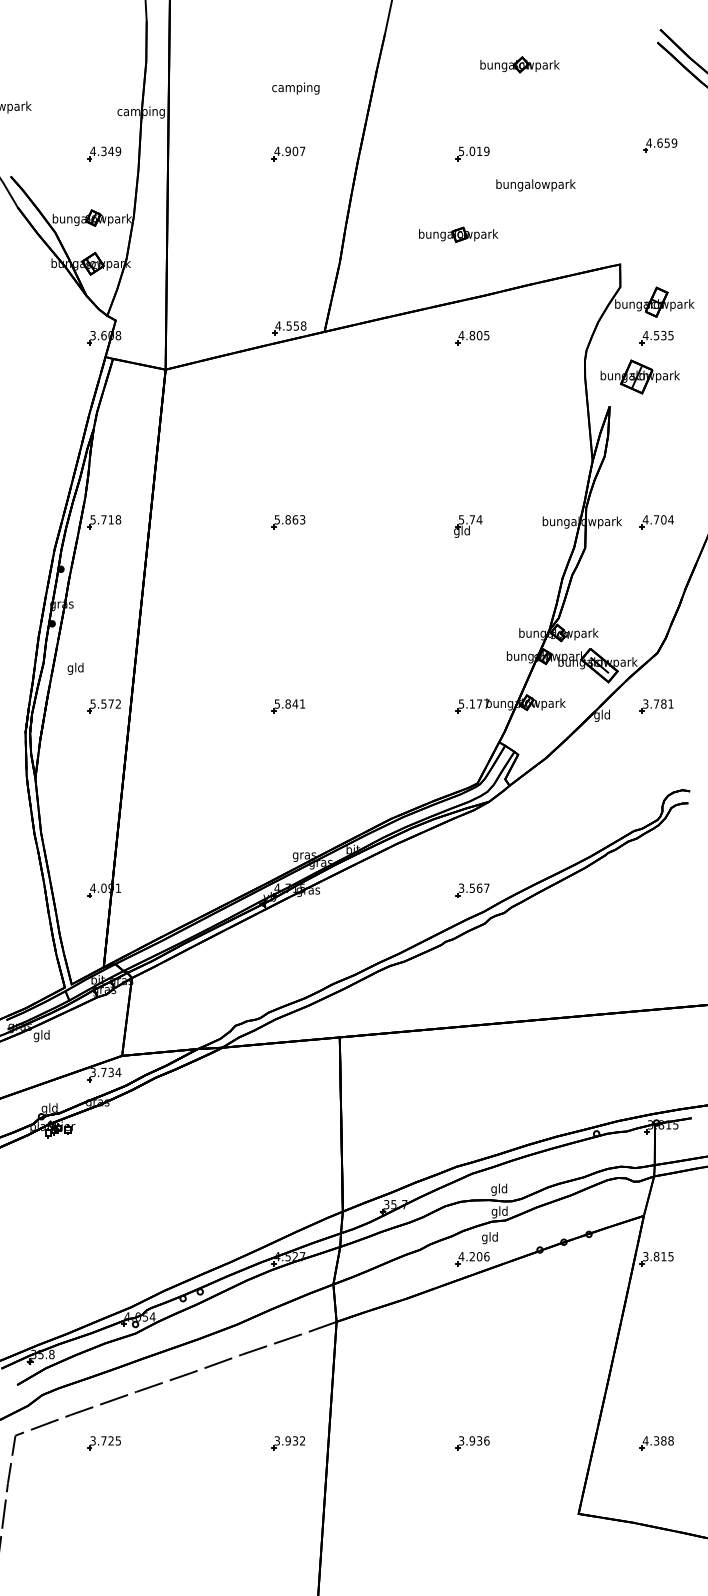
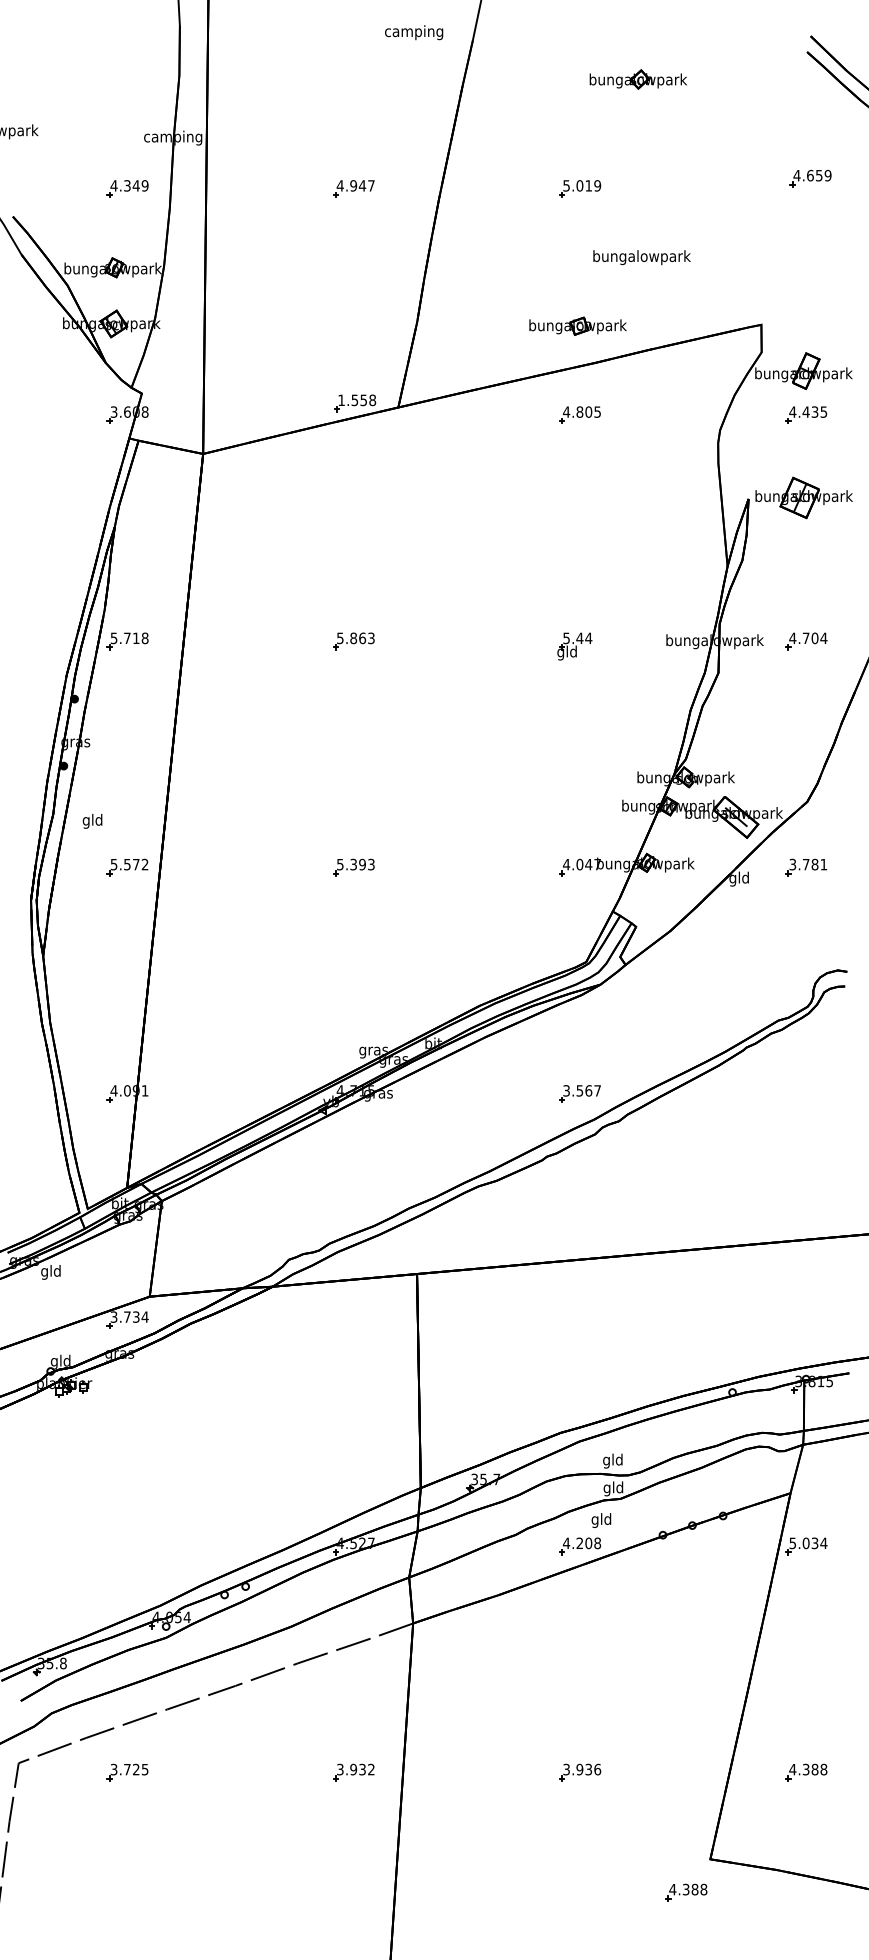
text: (296, 88) -> (414, 32), moved
text: (295, 151) -> (362, 185), 4.907 -> 4.947
text: (535, 185) -> (641, 257), moved
part: (458, 234) -> (577, 325), moved
text: (278, 325) -> (341, 399), 4.558 -> 1.558
text: (656, 335) -> (805, 411), 4.535 -> 4.435
part: (639, 376) -> (803, 497), moved
text: (472, 519) -> (579, 637), 5.74 -> 5.44
text: (295, 703) -> (362, 864), 5.841 -> 5.393
text: (470, 703) -> (577, 864), 5.177 -> 4.047
text: (486, 1255) -> (597, 1542), 4.206 -> 4.208
text: (658, 1256) -> (808, 1543), 3.815 -> 5.034
part: (559, 1540) -> (686, 1892), added

